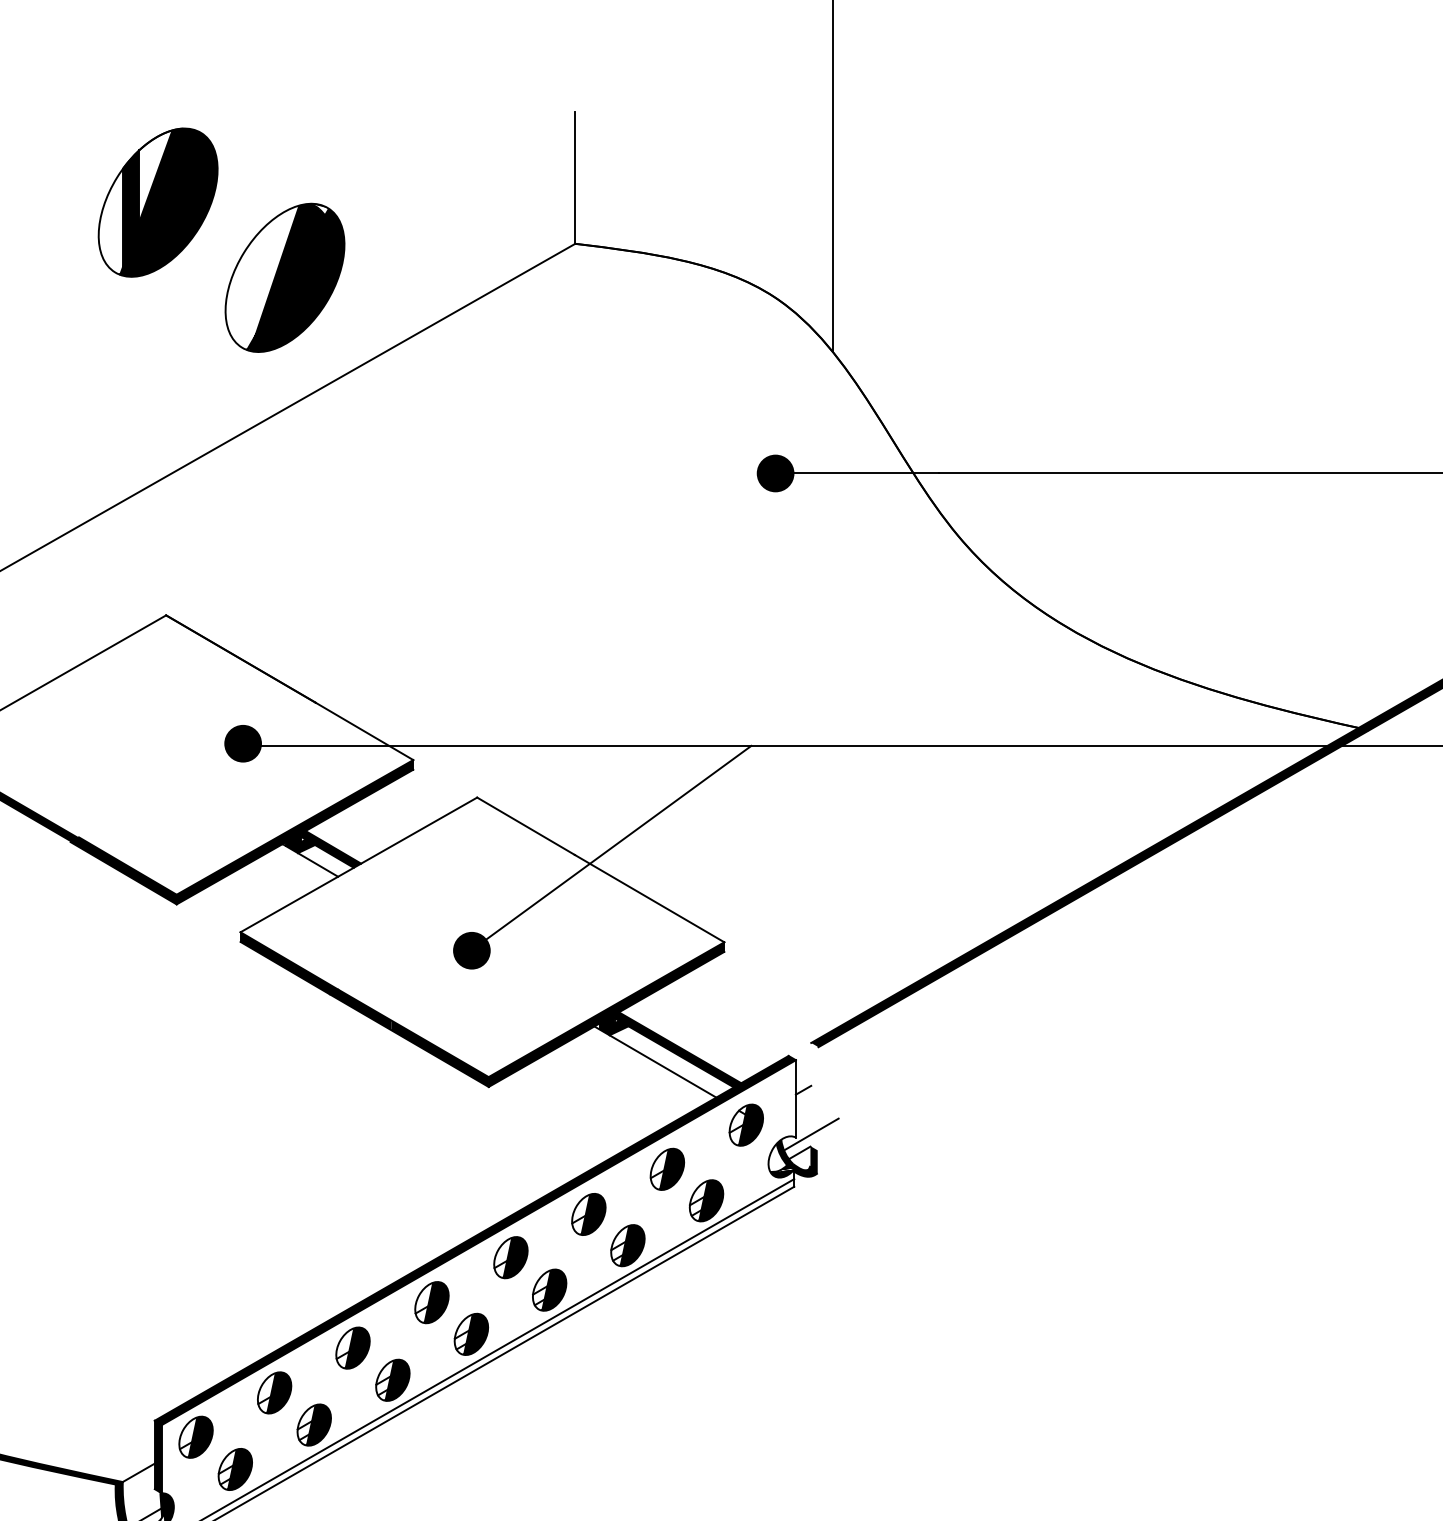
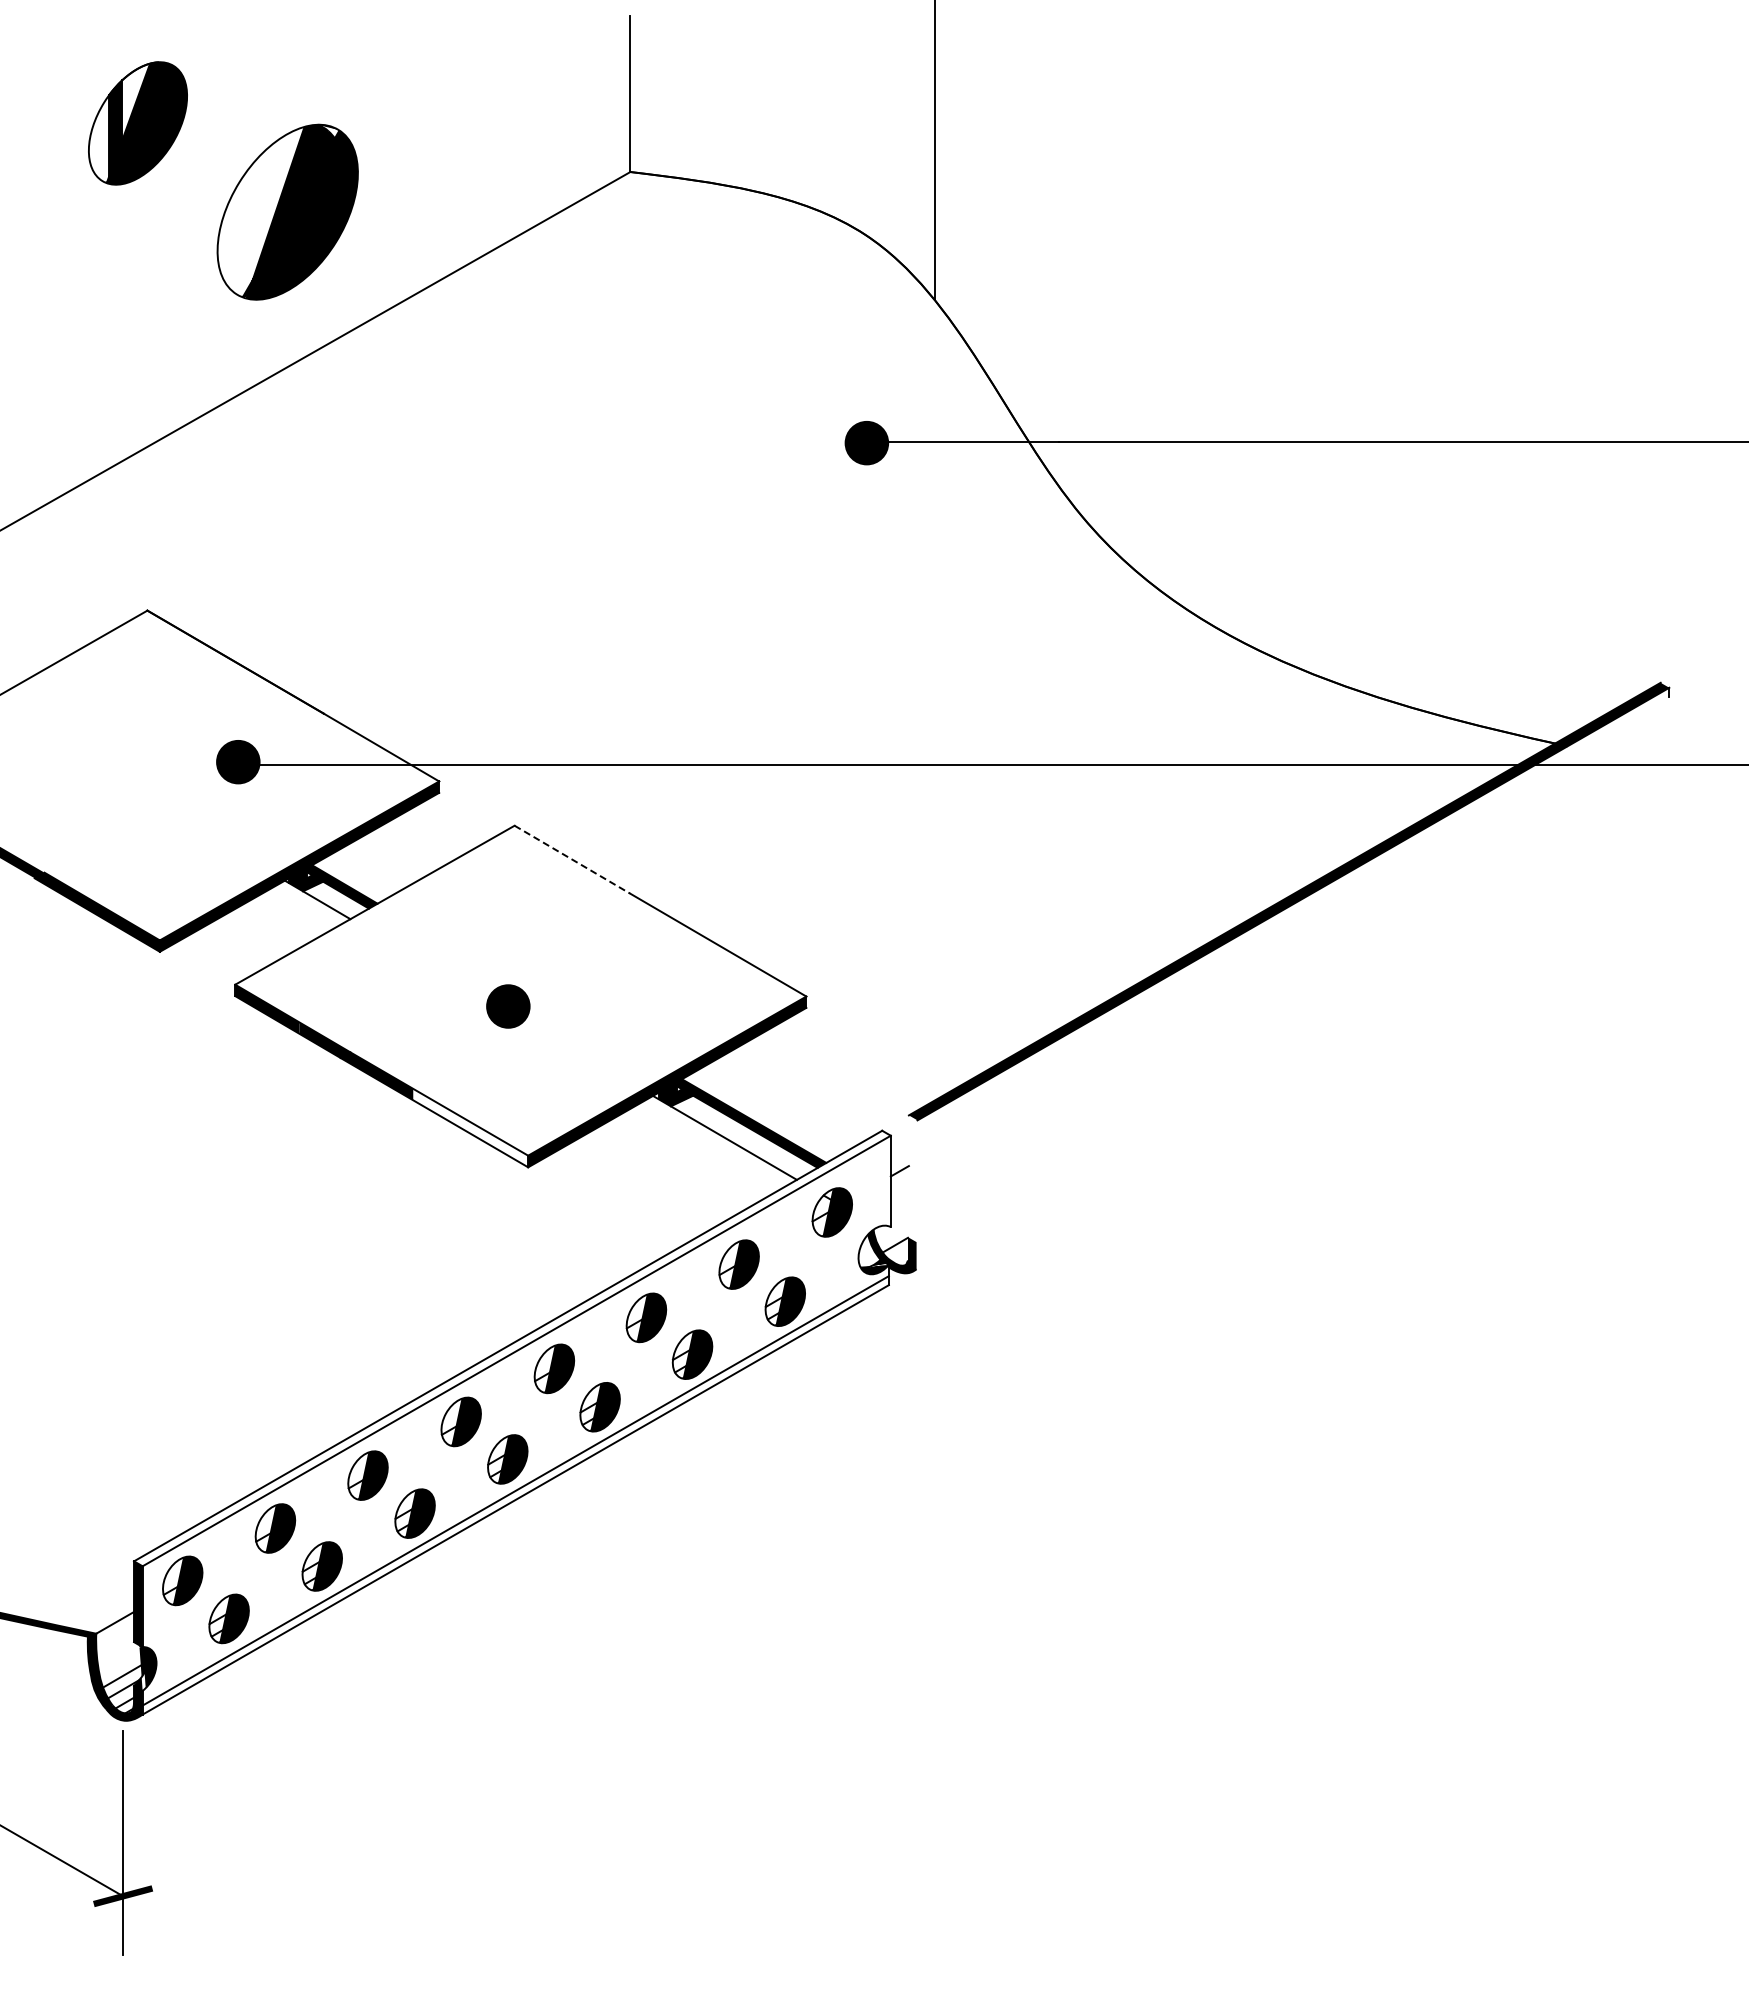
part: (157, 202) -> (137, 123), size x0.7
line: (526, 826) -> (572, 859), solid -> dashed
line: (610, 848) -> (672, 885), removed
fill: (439, 1053) -> (470, 1127), removed
line: (811, 1134) -> (909, 1223), removed
fill: (475, 1240) -> (512, 1348), removed

